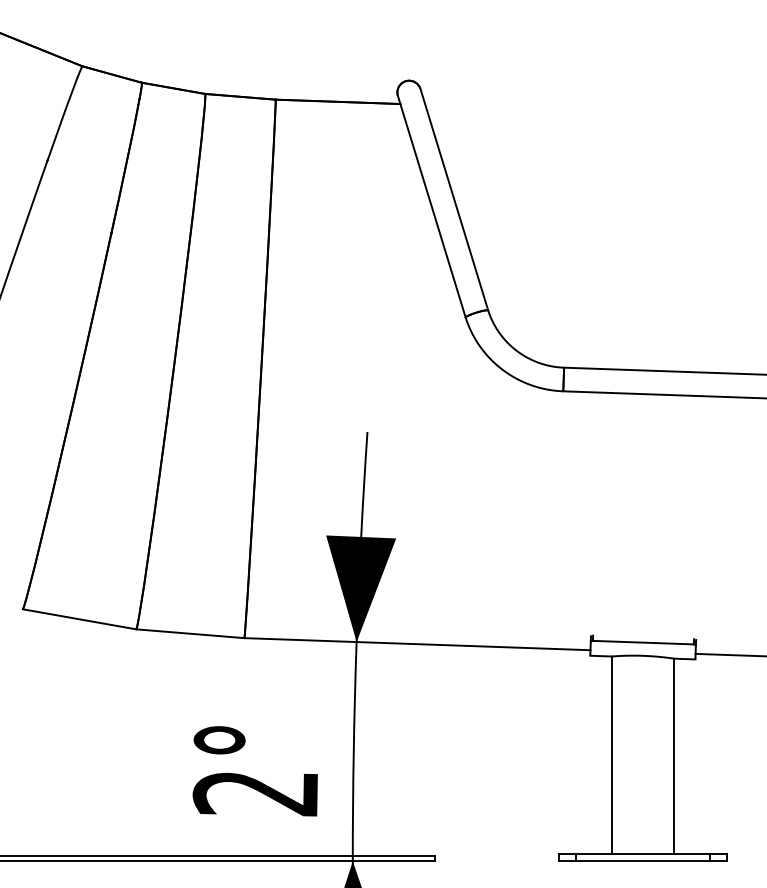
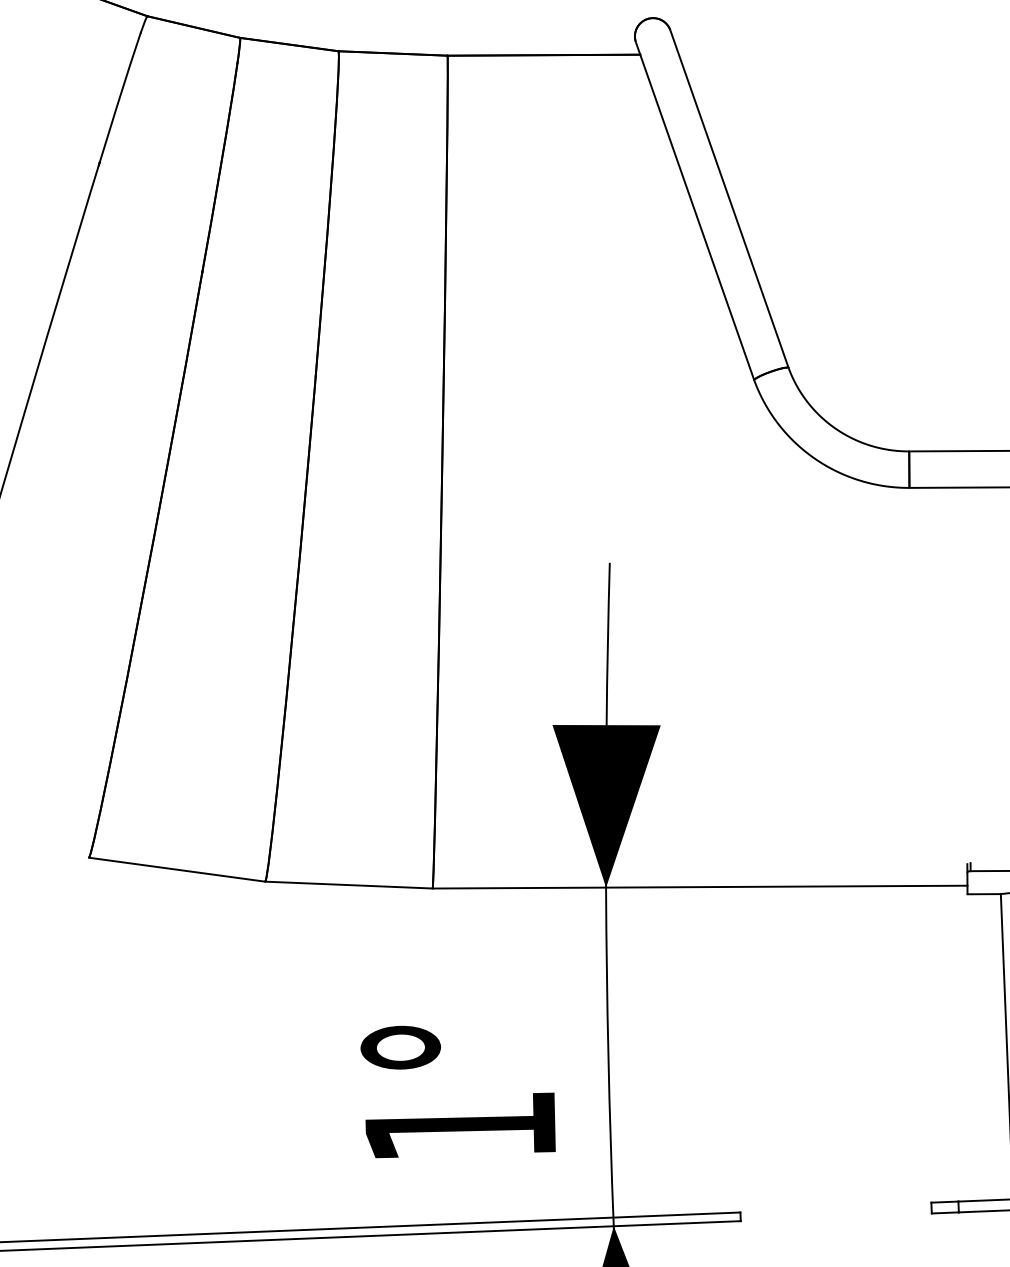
text: (254, 794) -> (457, 1129), 2° -> 1°

